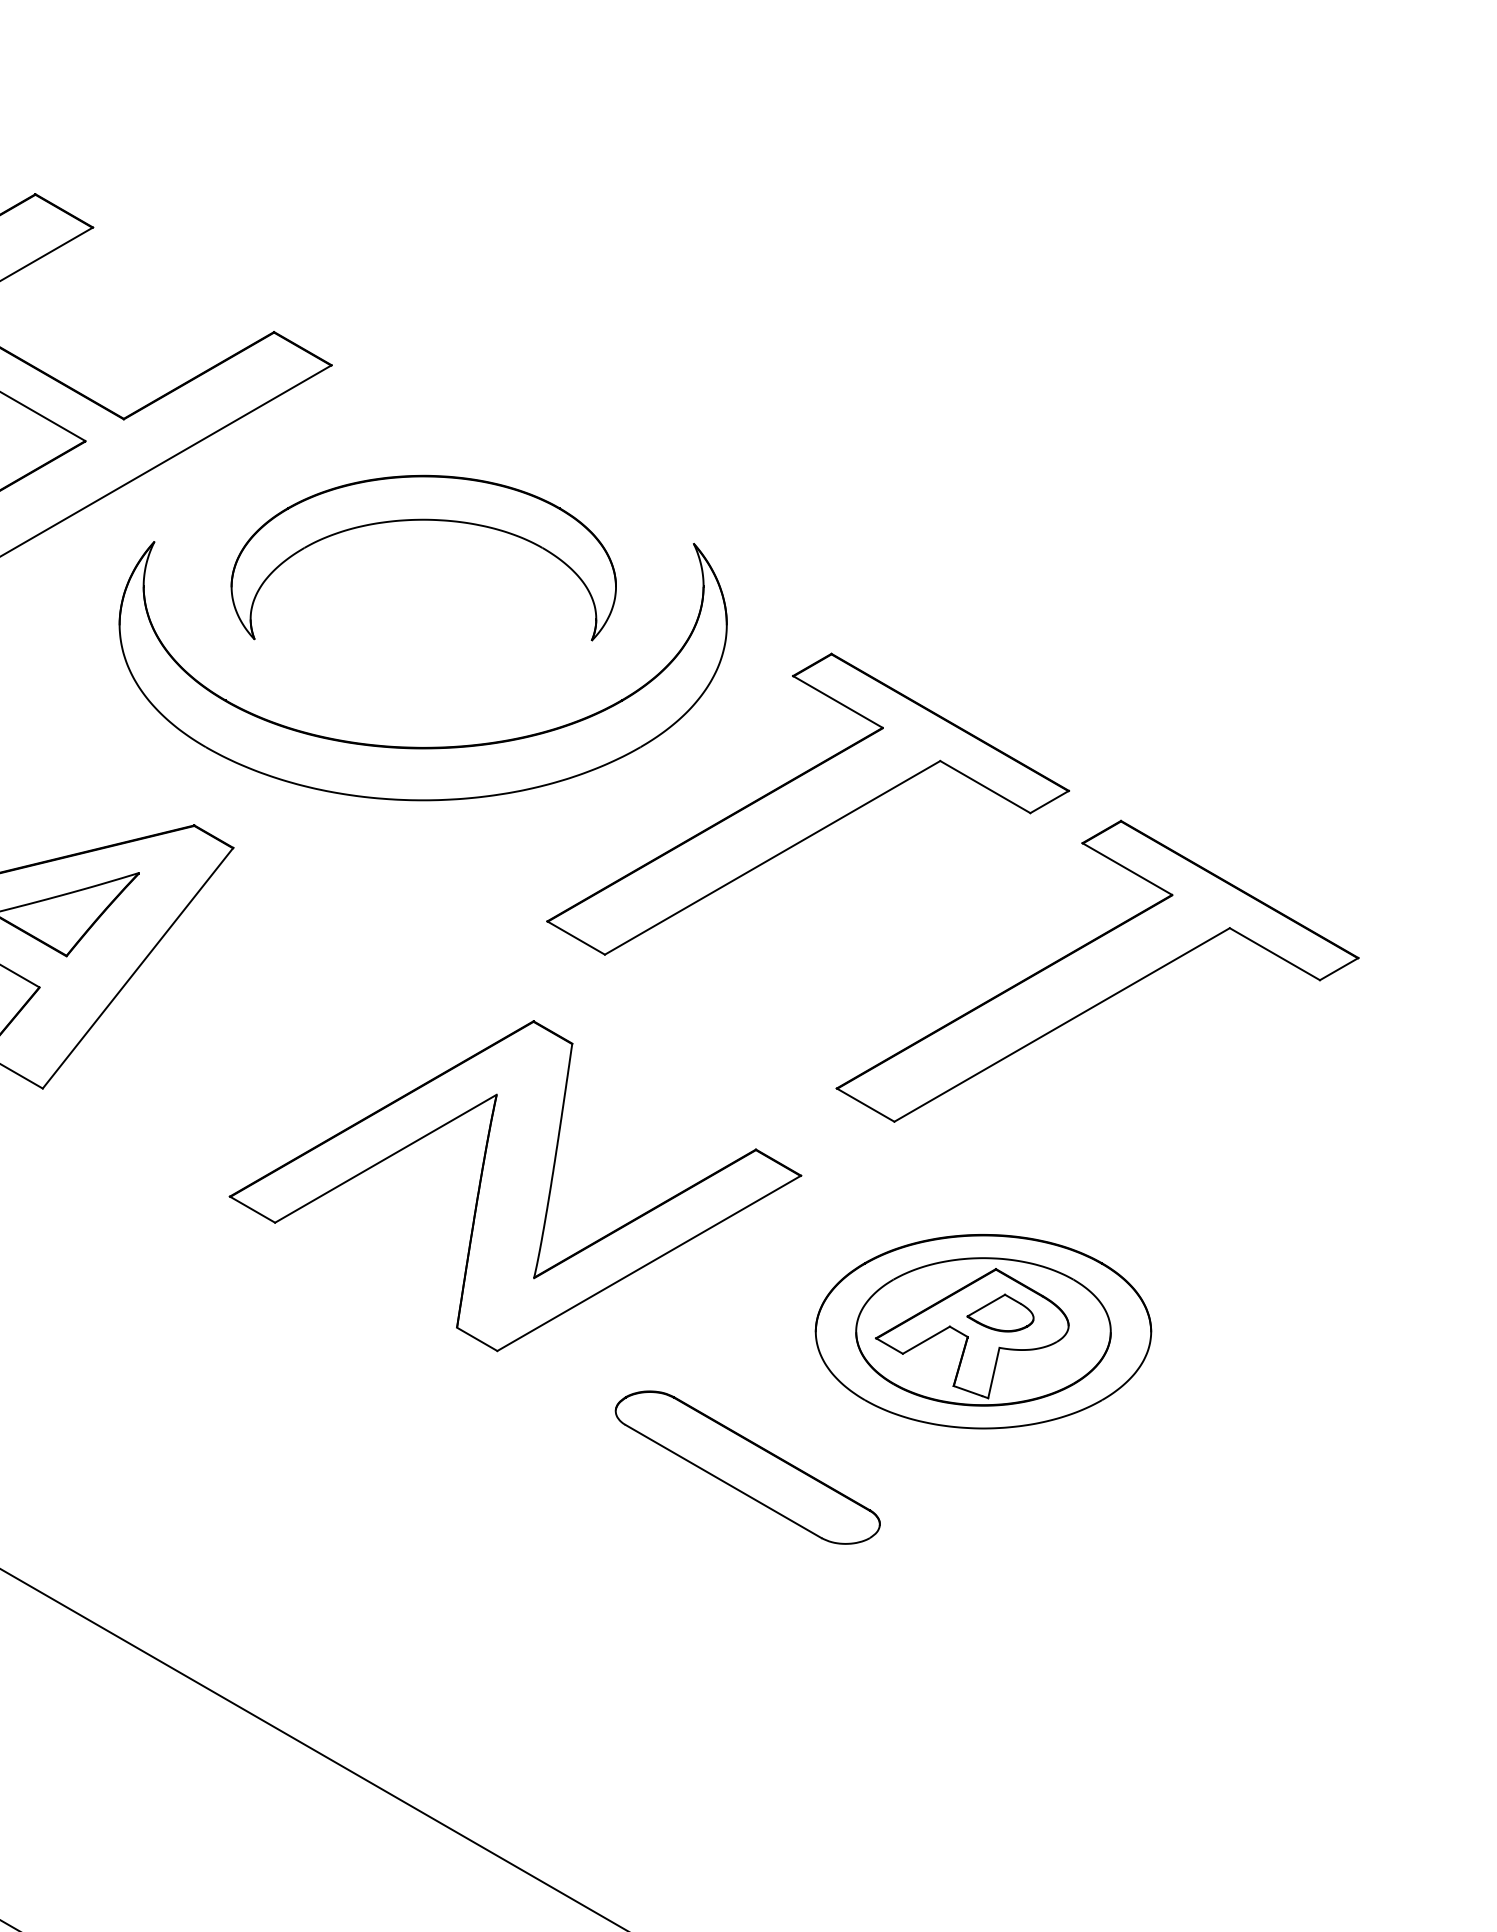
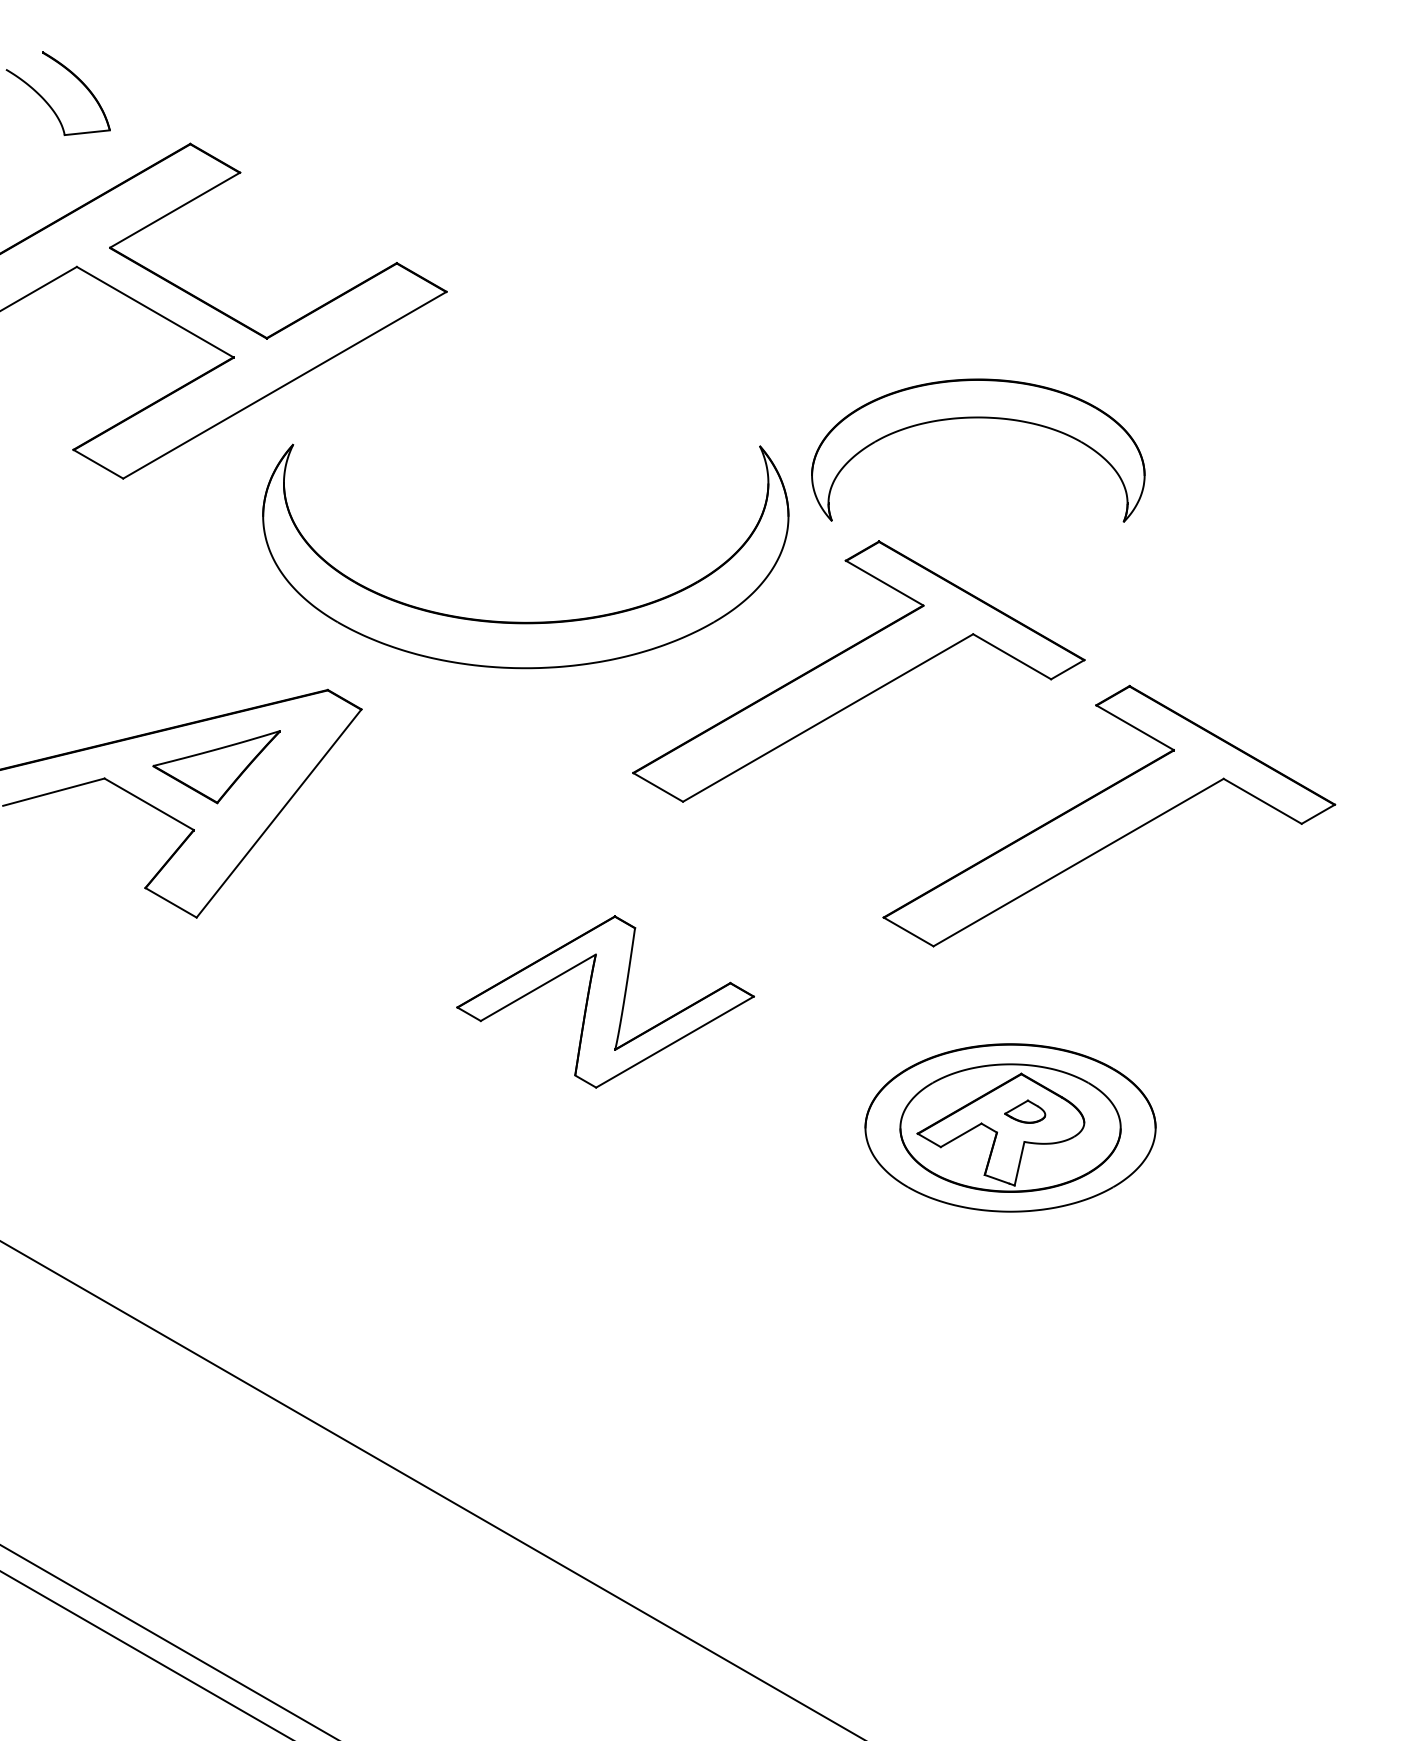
part: (423, 520) -> (978, 418), moved
part: (515, 1185) -> (605, 1001), size x0.6
part: (999, 1312) -> (1024, 1111), size x0.7
part: (747, 1467) -> (806, 1245), removed

